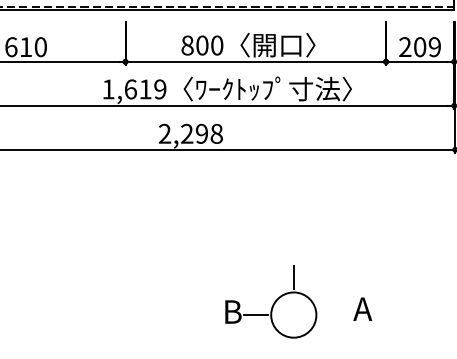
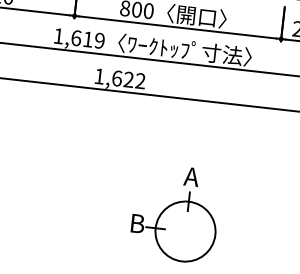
text: (190, 133) -> (119, 78), 2,298 -> 1,622
text: (362, 308) -> (191, 176), moved
circle: (293, 314) -> (185, 231), size x1.67

